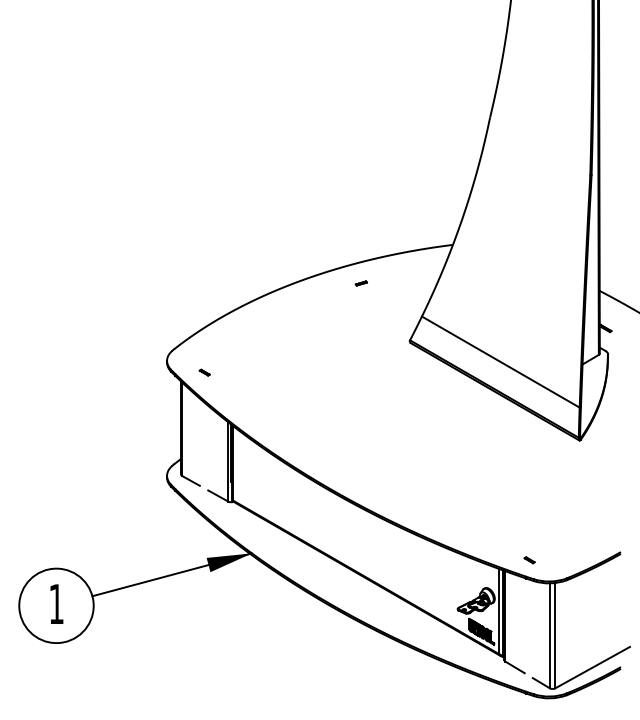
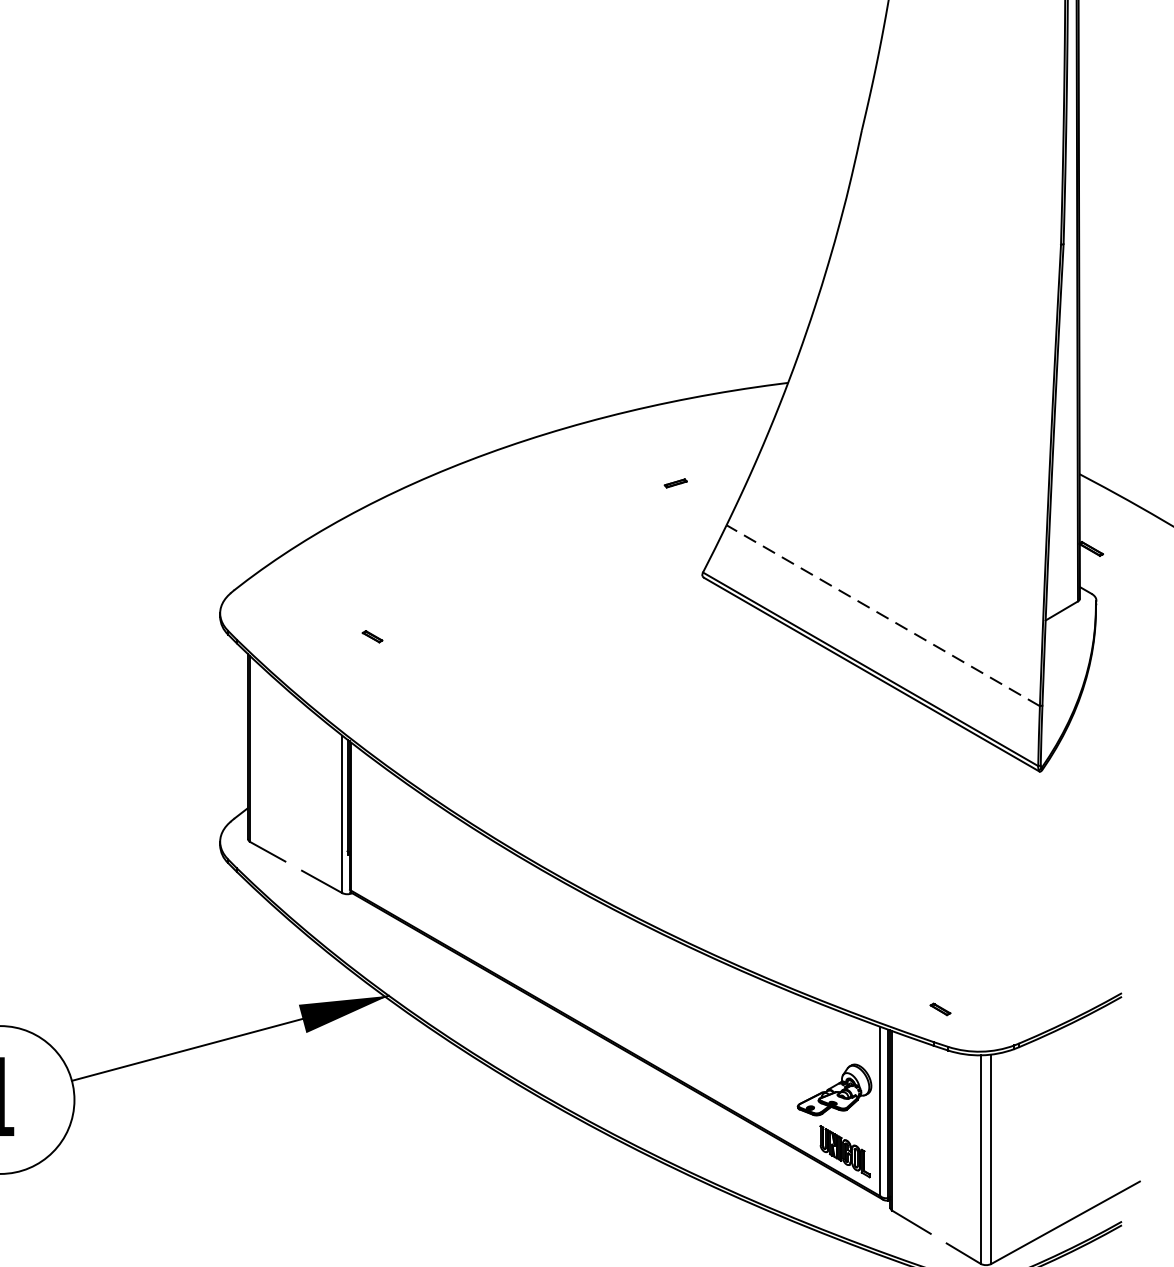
part: (360, 283) -> (674, 483), moved
line: (500, 361) -> (882, 614), solid -> dashed
part: (204, 372) -> (372, 636), moved

